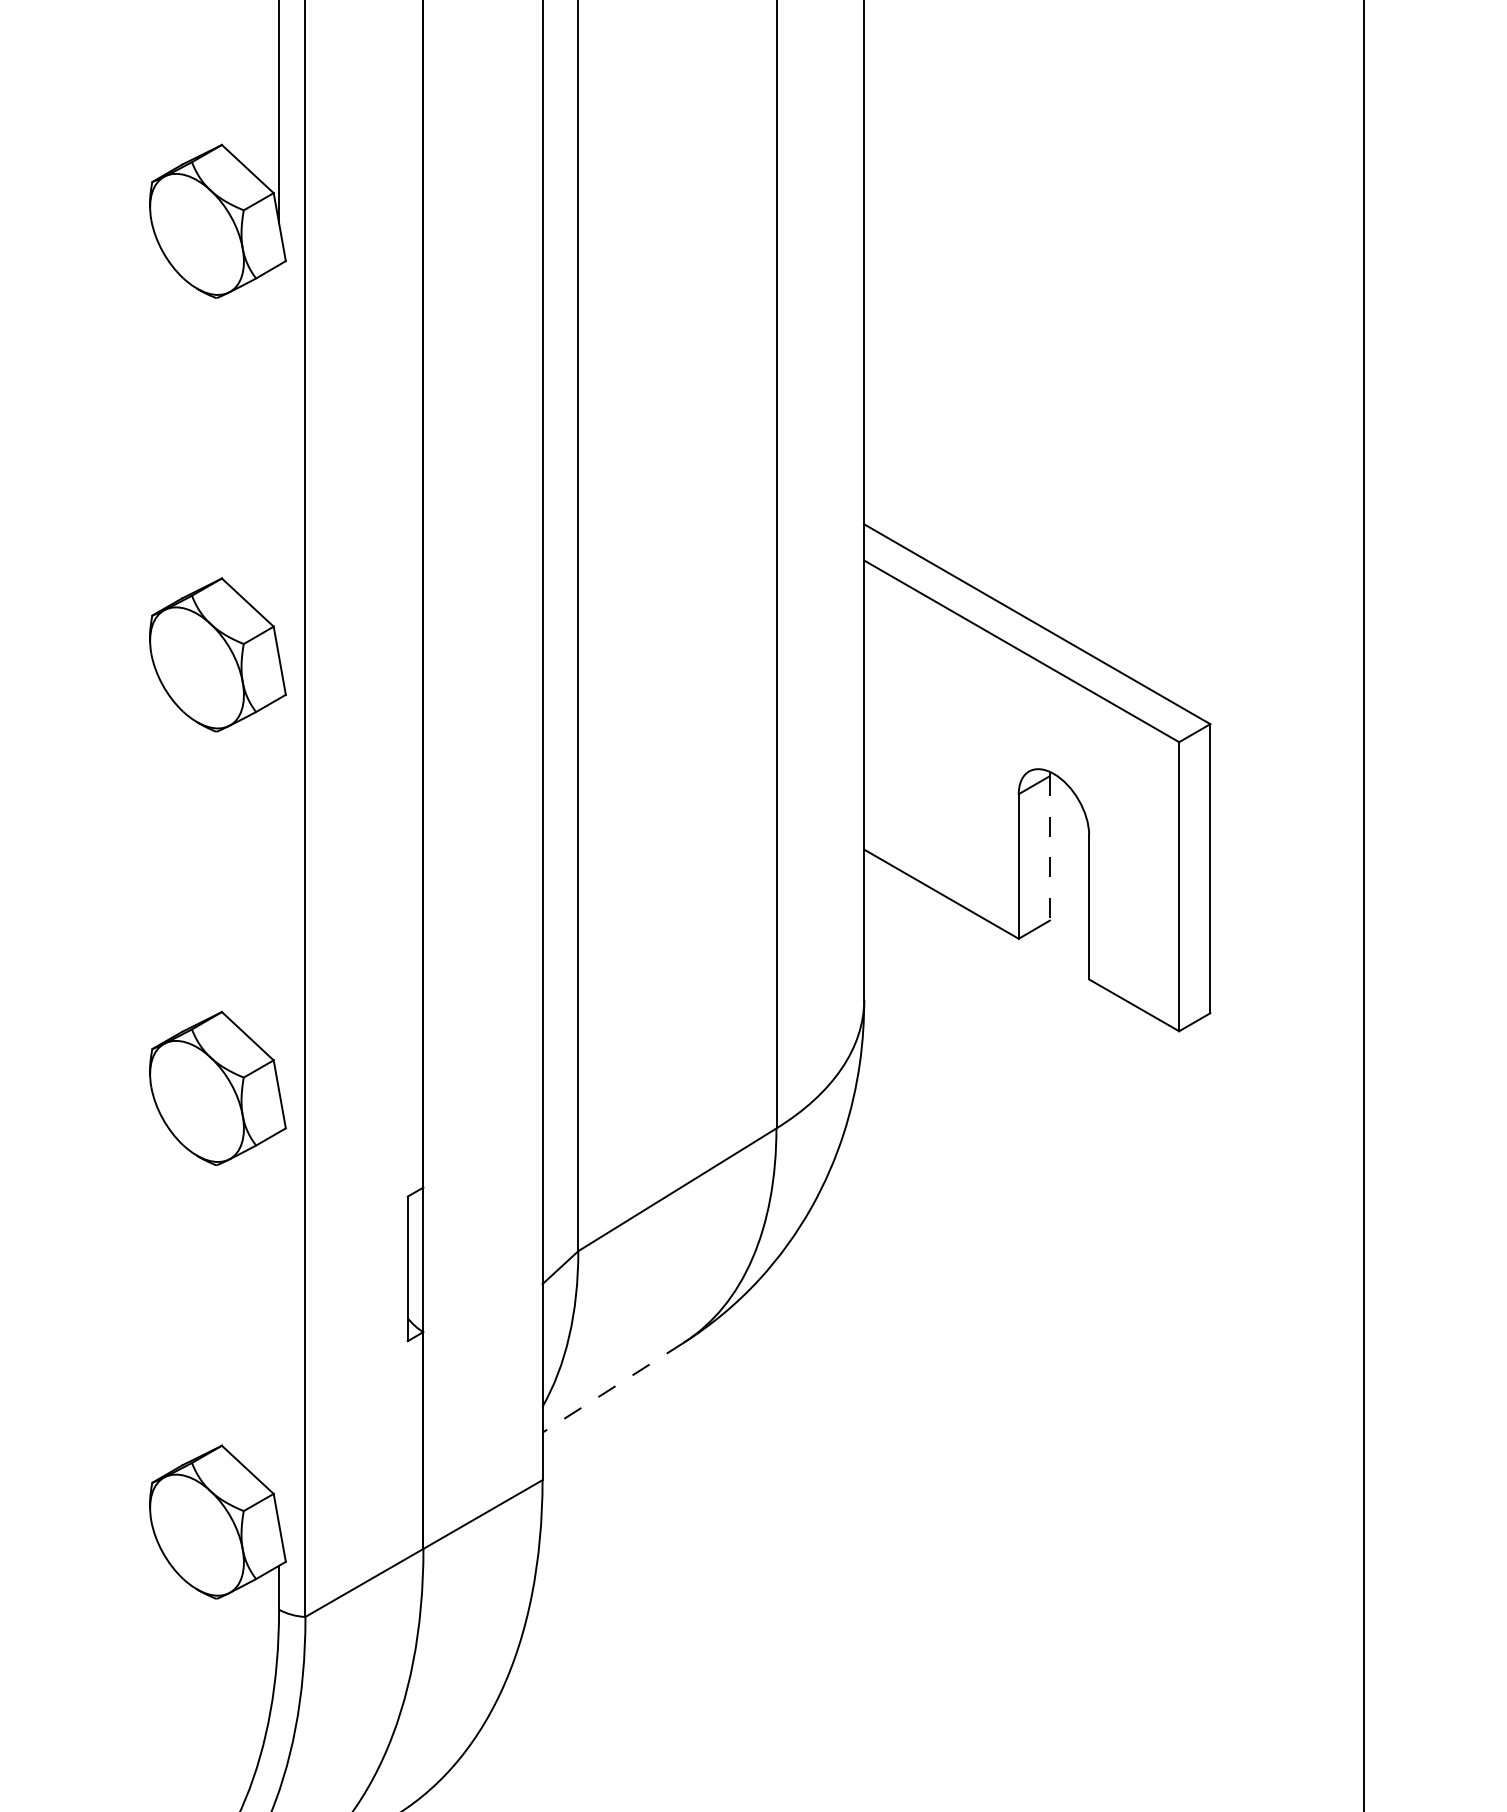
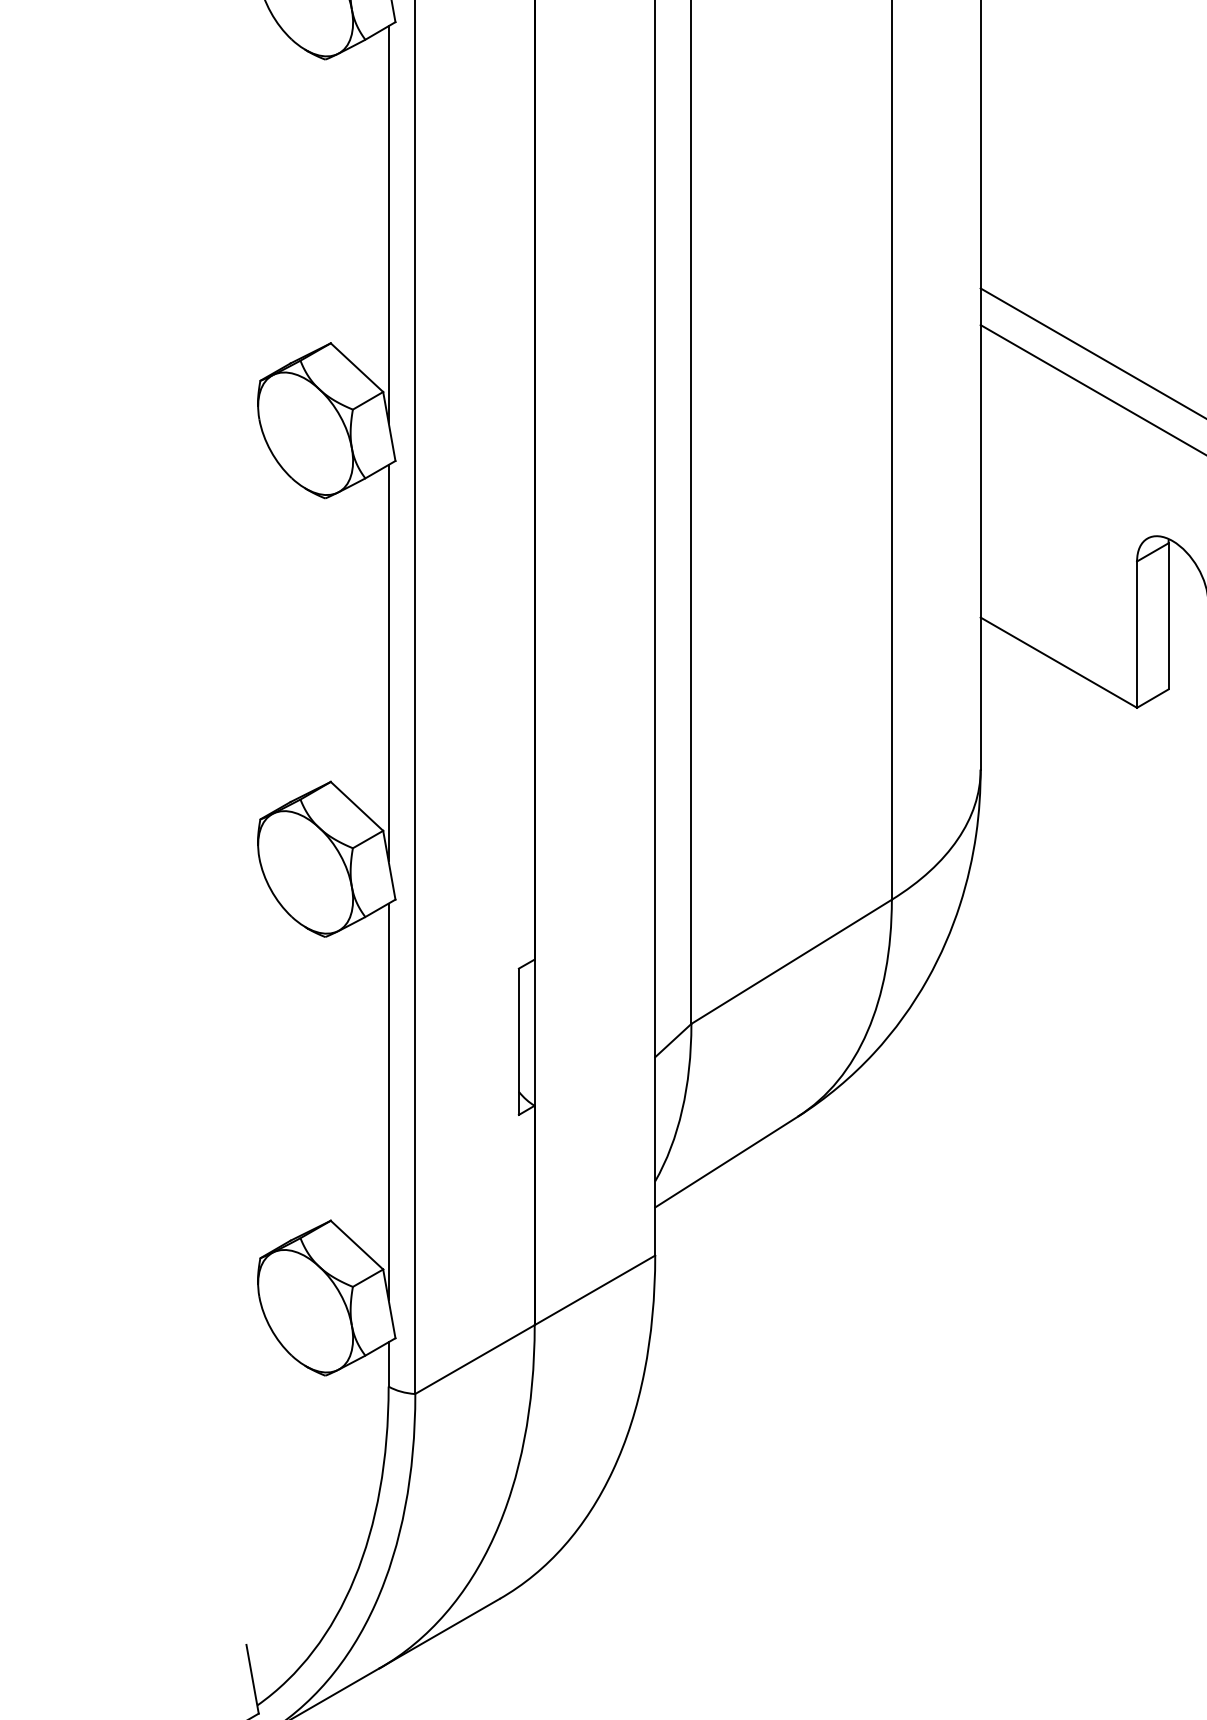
line: (279, 460) -> (389, 223), added
line: (1049, 848) -> (1168, 616), dashed -> solid
line: (279, 894) -> (389, 663), added
line: (279, 1328) -> (389, 1102), added
line: (613, 1387) -> (727, 1161), dashed -> solid

